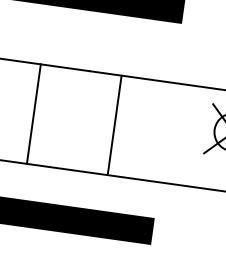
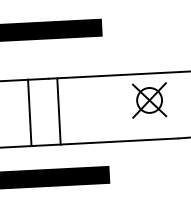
line: (33, 113) -> (58, 111), moved
line: (114, 123) -> (29, 111), moved

